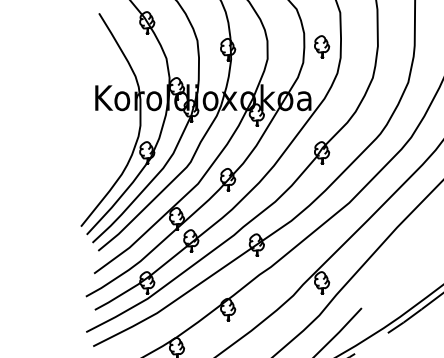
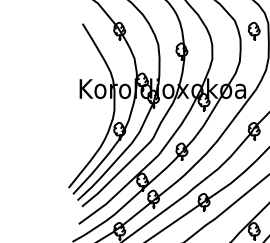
part: (322, 46) -> (254, 30), moved

